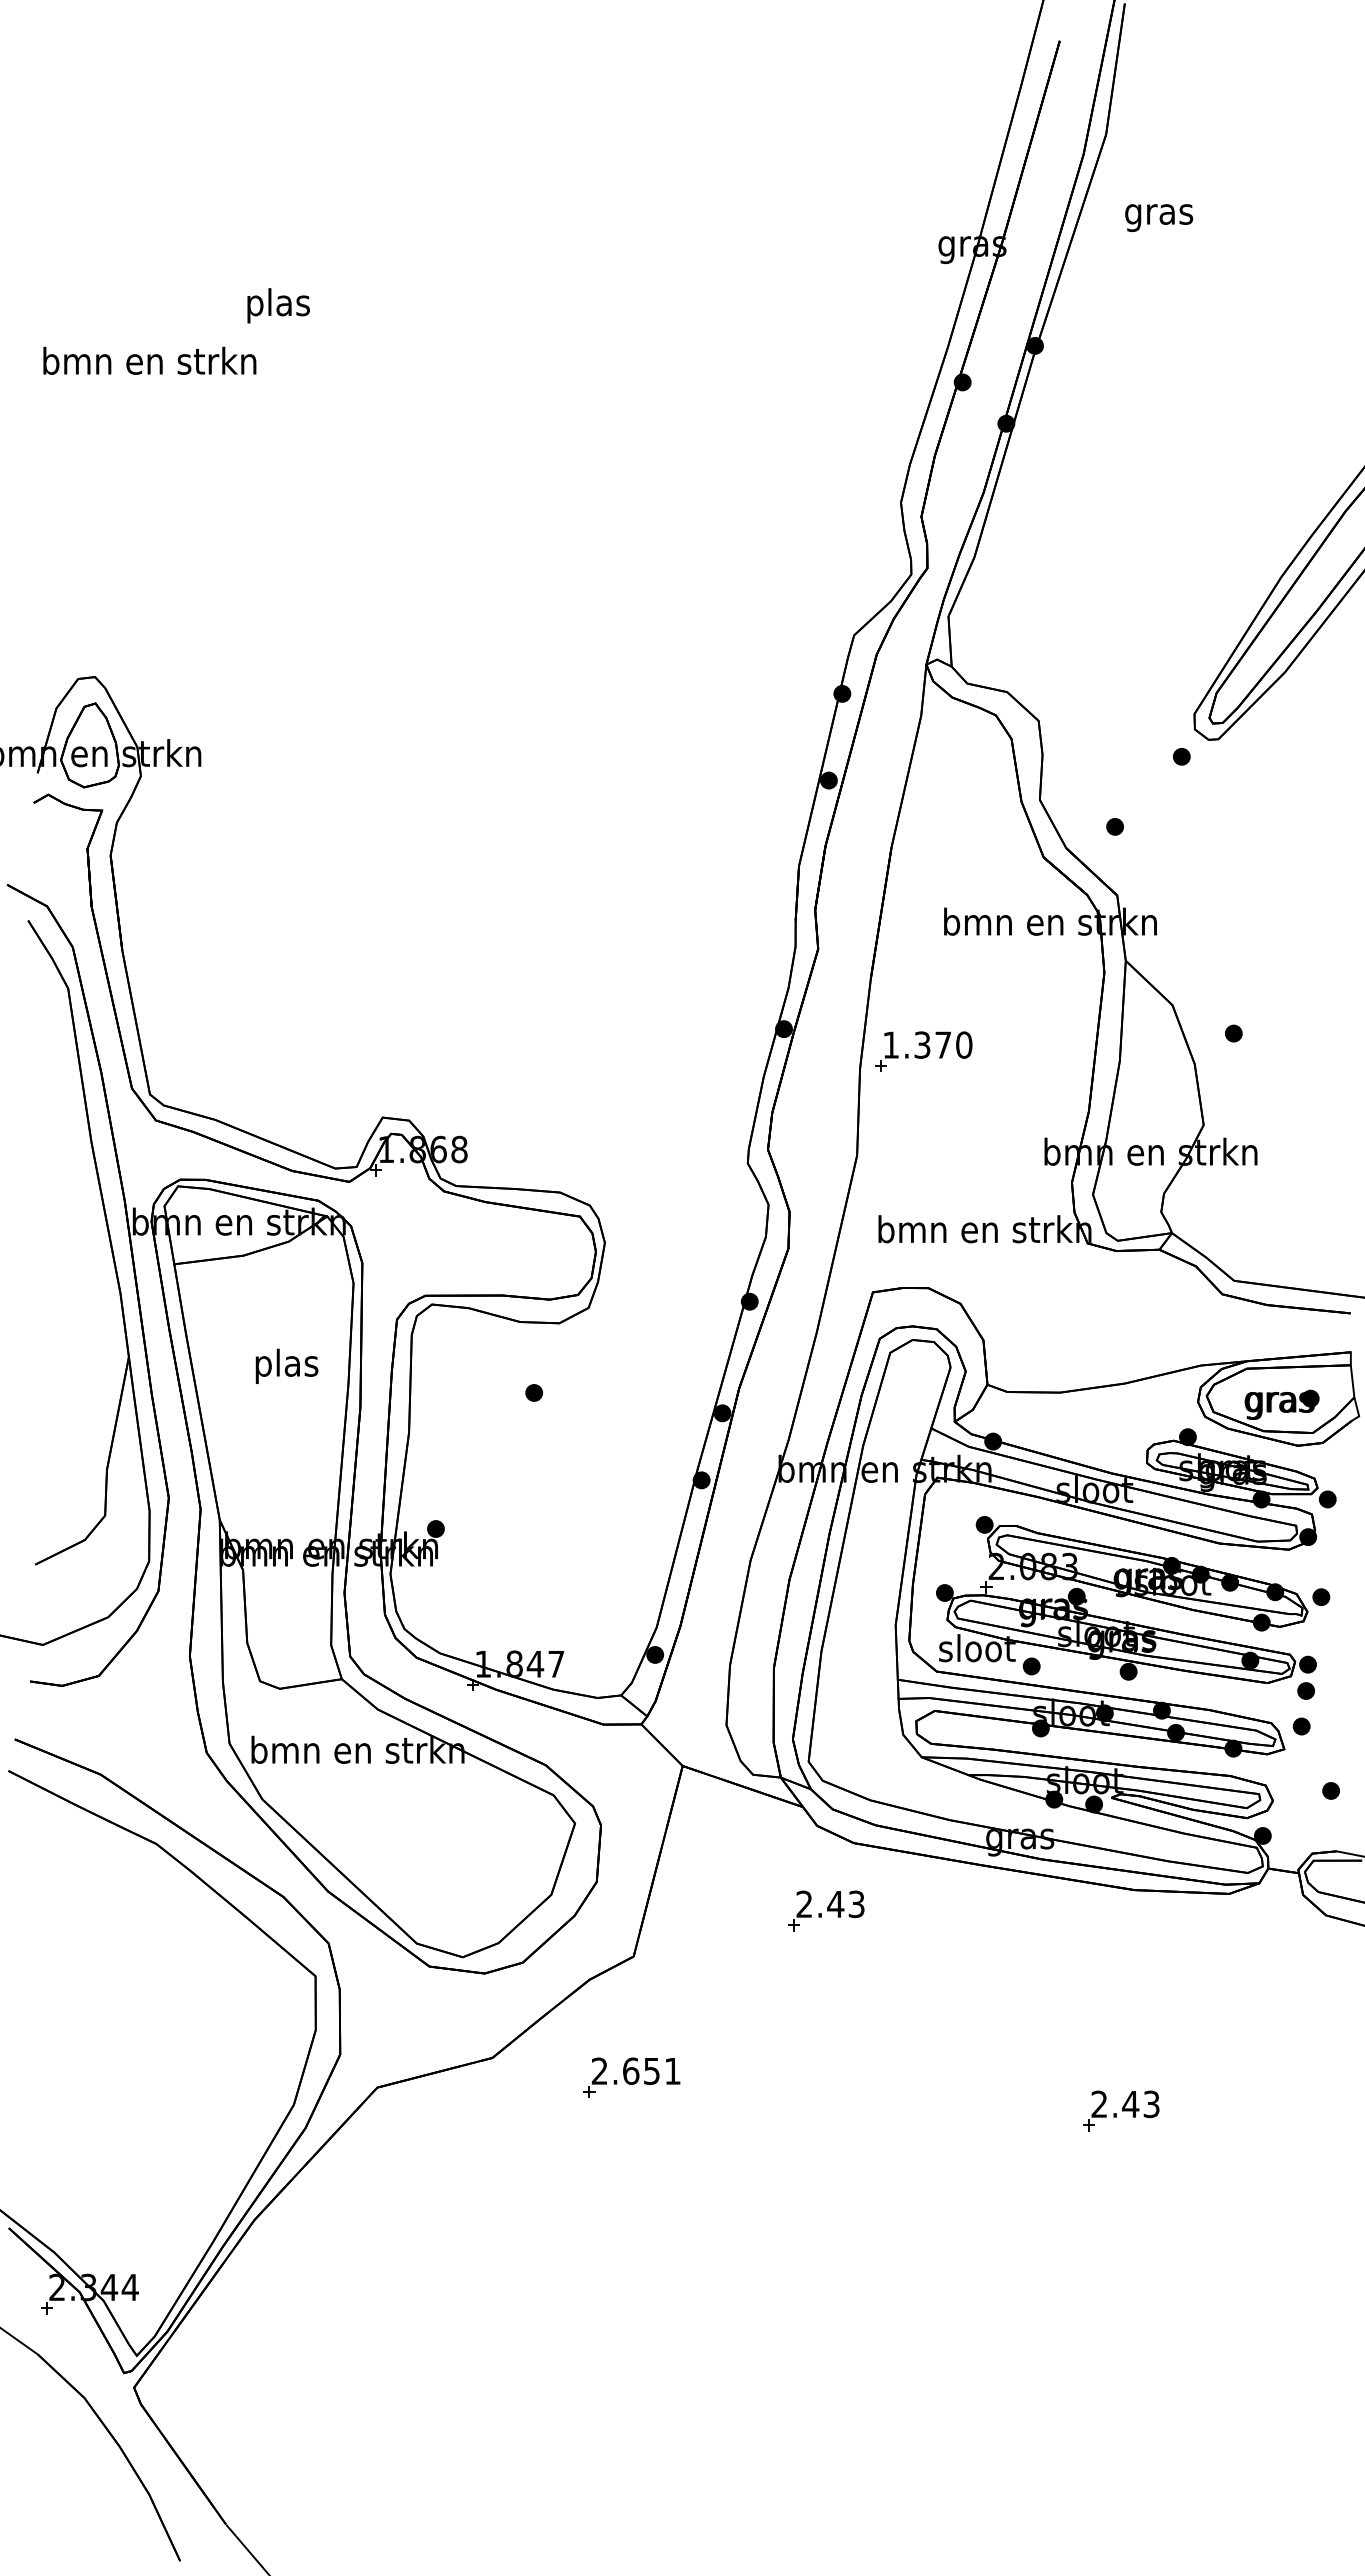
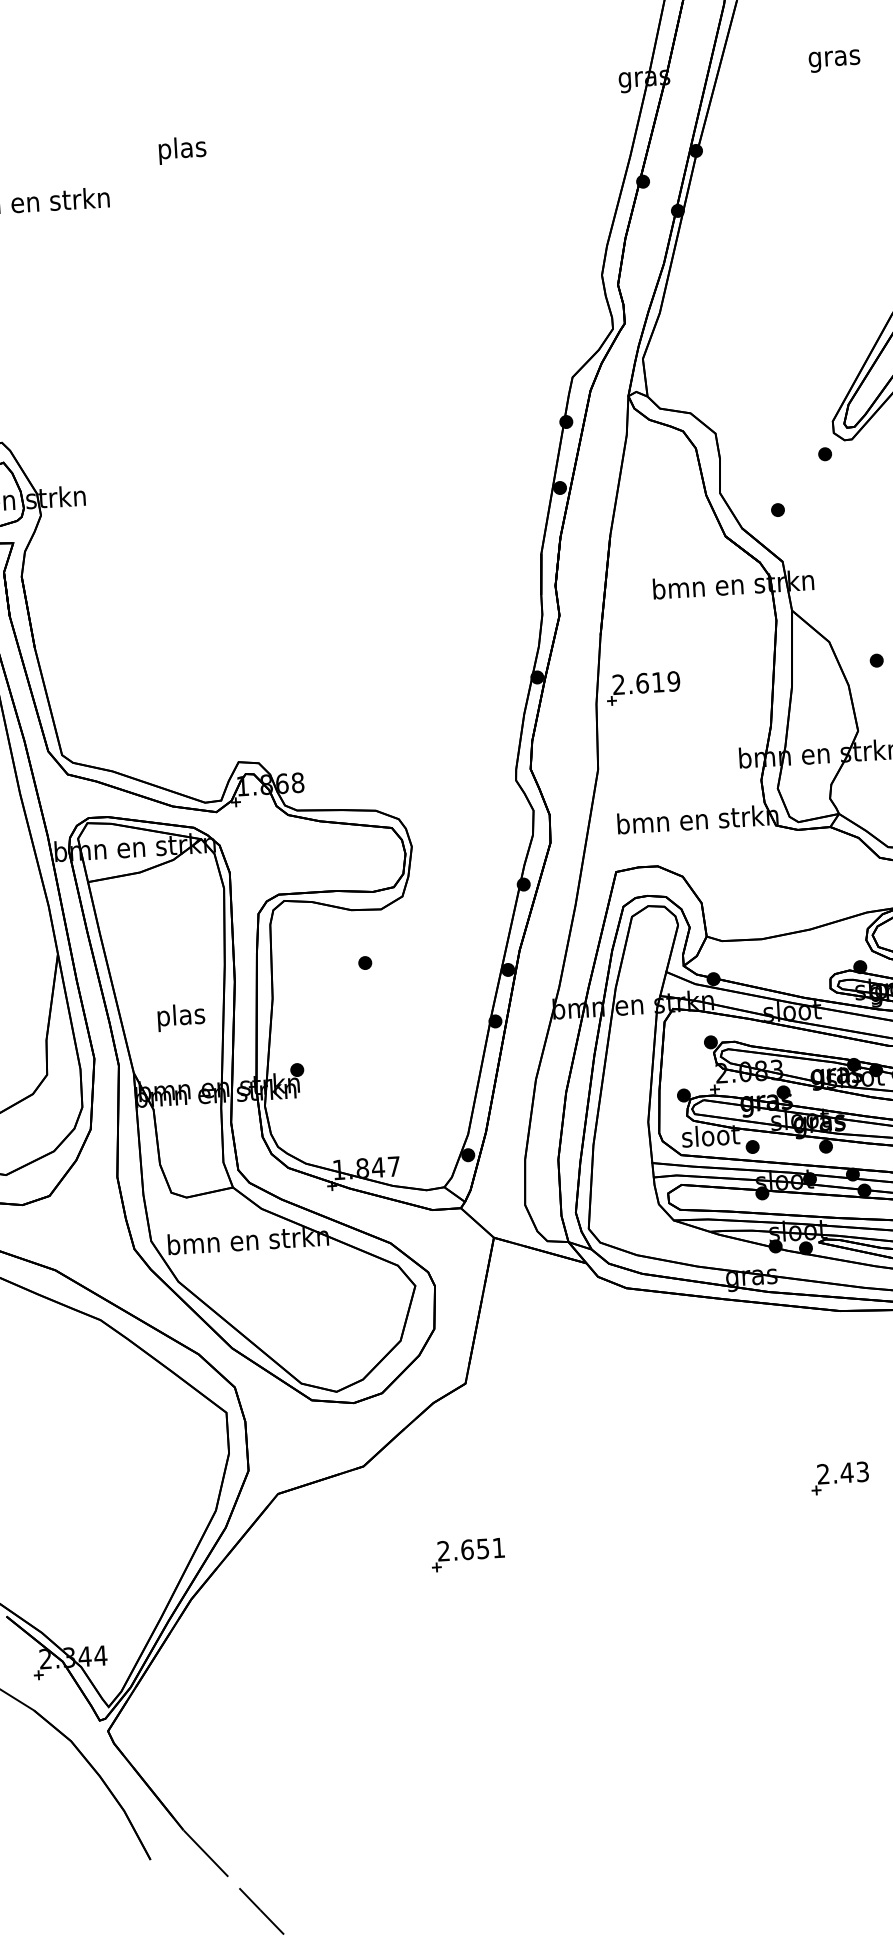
text: (1159, 218) -> (834, 61), moved
text: (278, 305) -> (182, 150), moved
text: (927, 1044) -> (646, 682), 1.370 -> 2.619
text: (286, 1365) -> (180, 1016), moved
part: (826, 1910) -> (608, 1340), removed
part: (631, 2077) -> (467, 1554), moved

